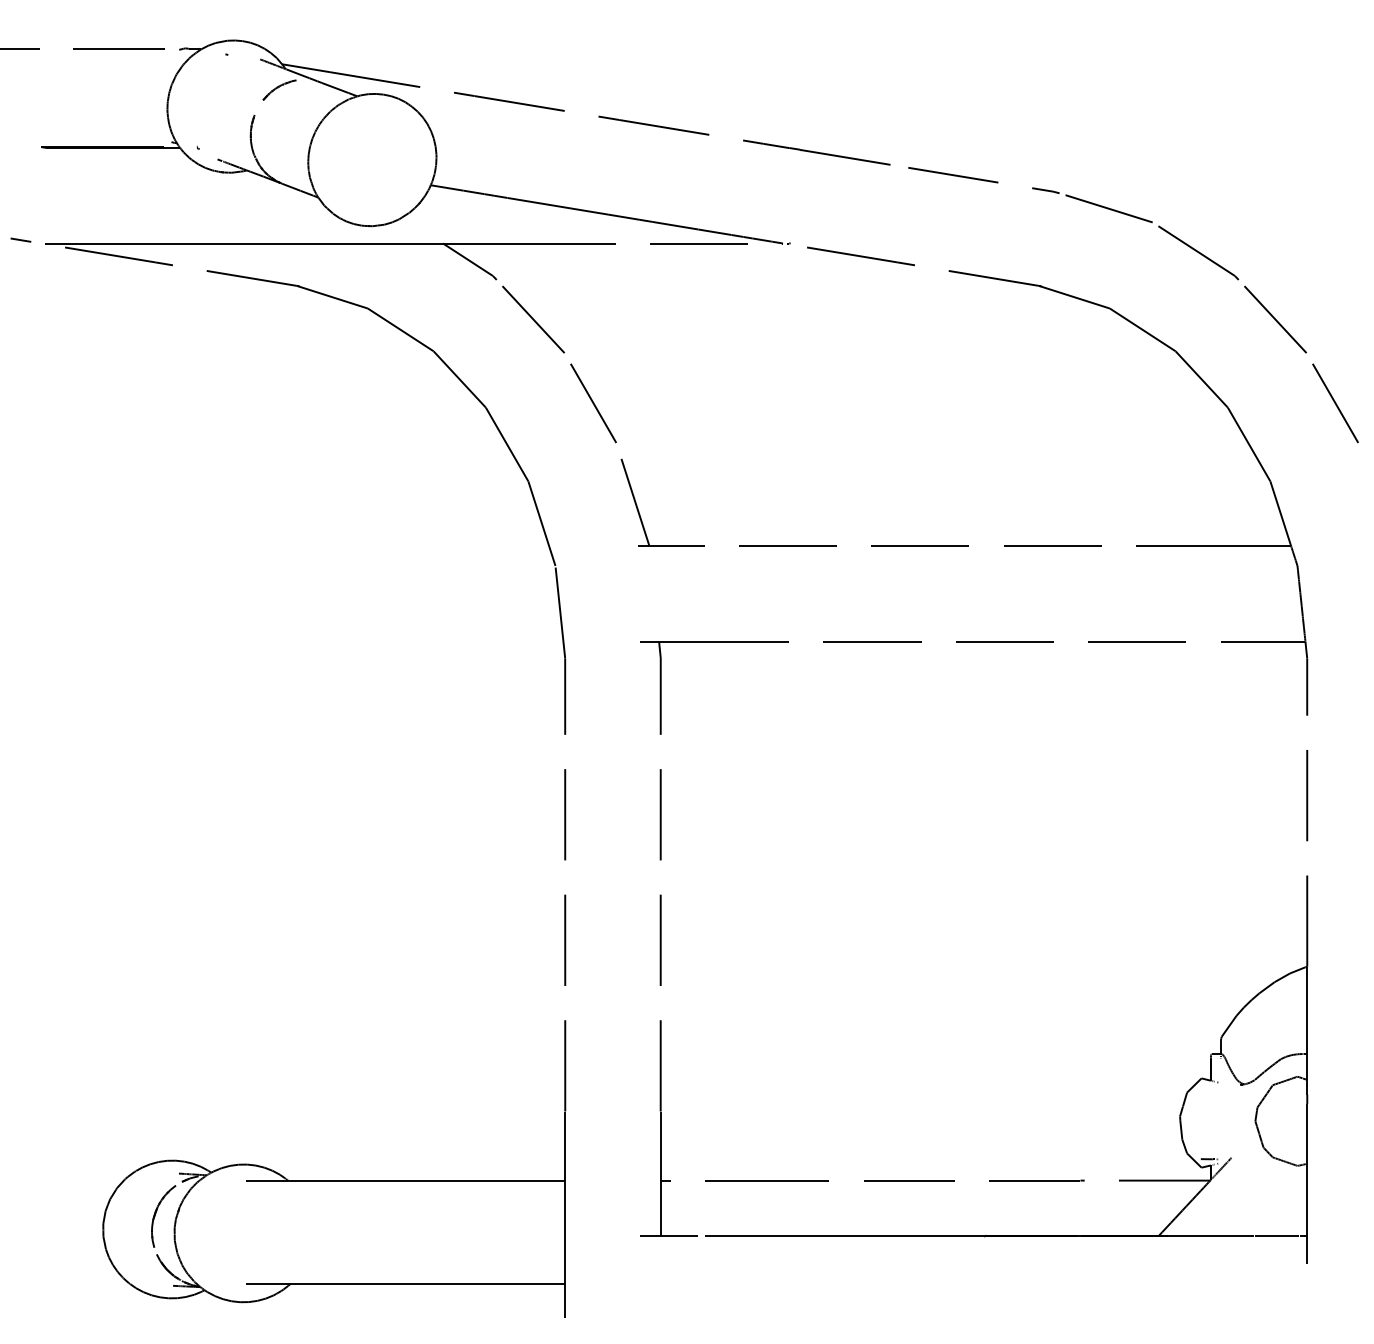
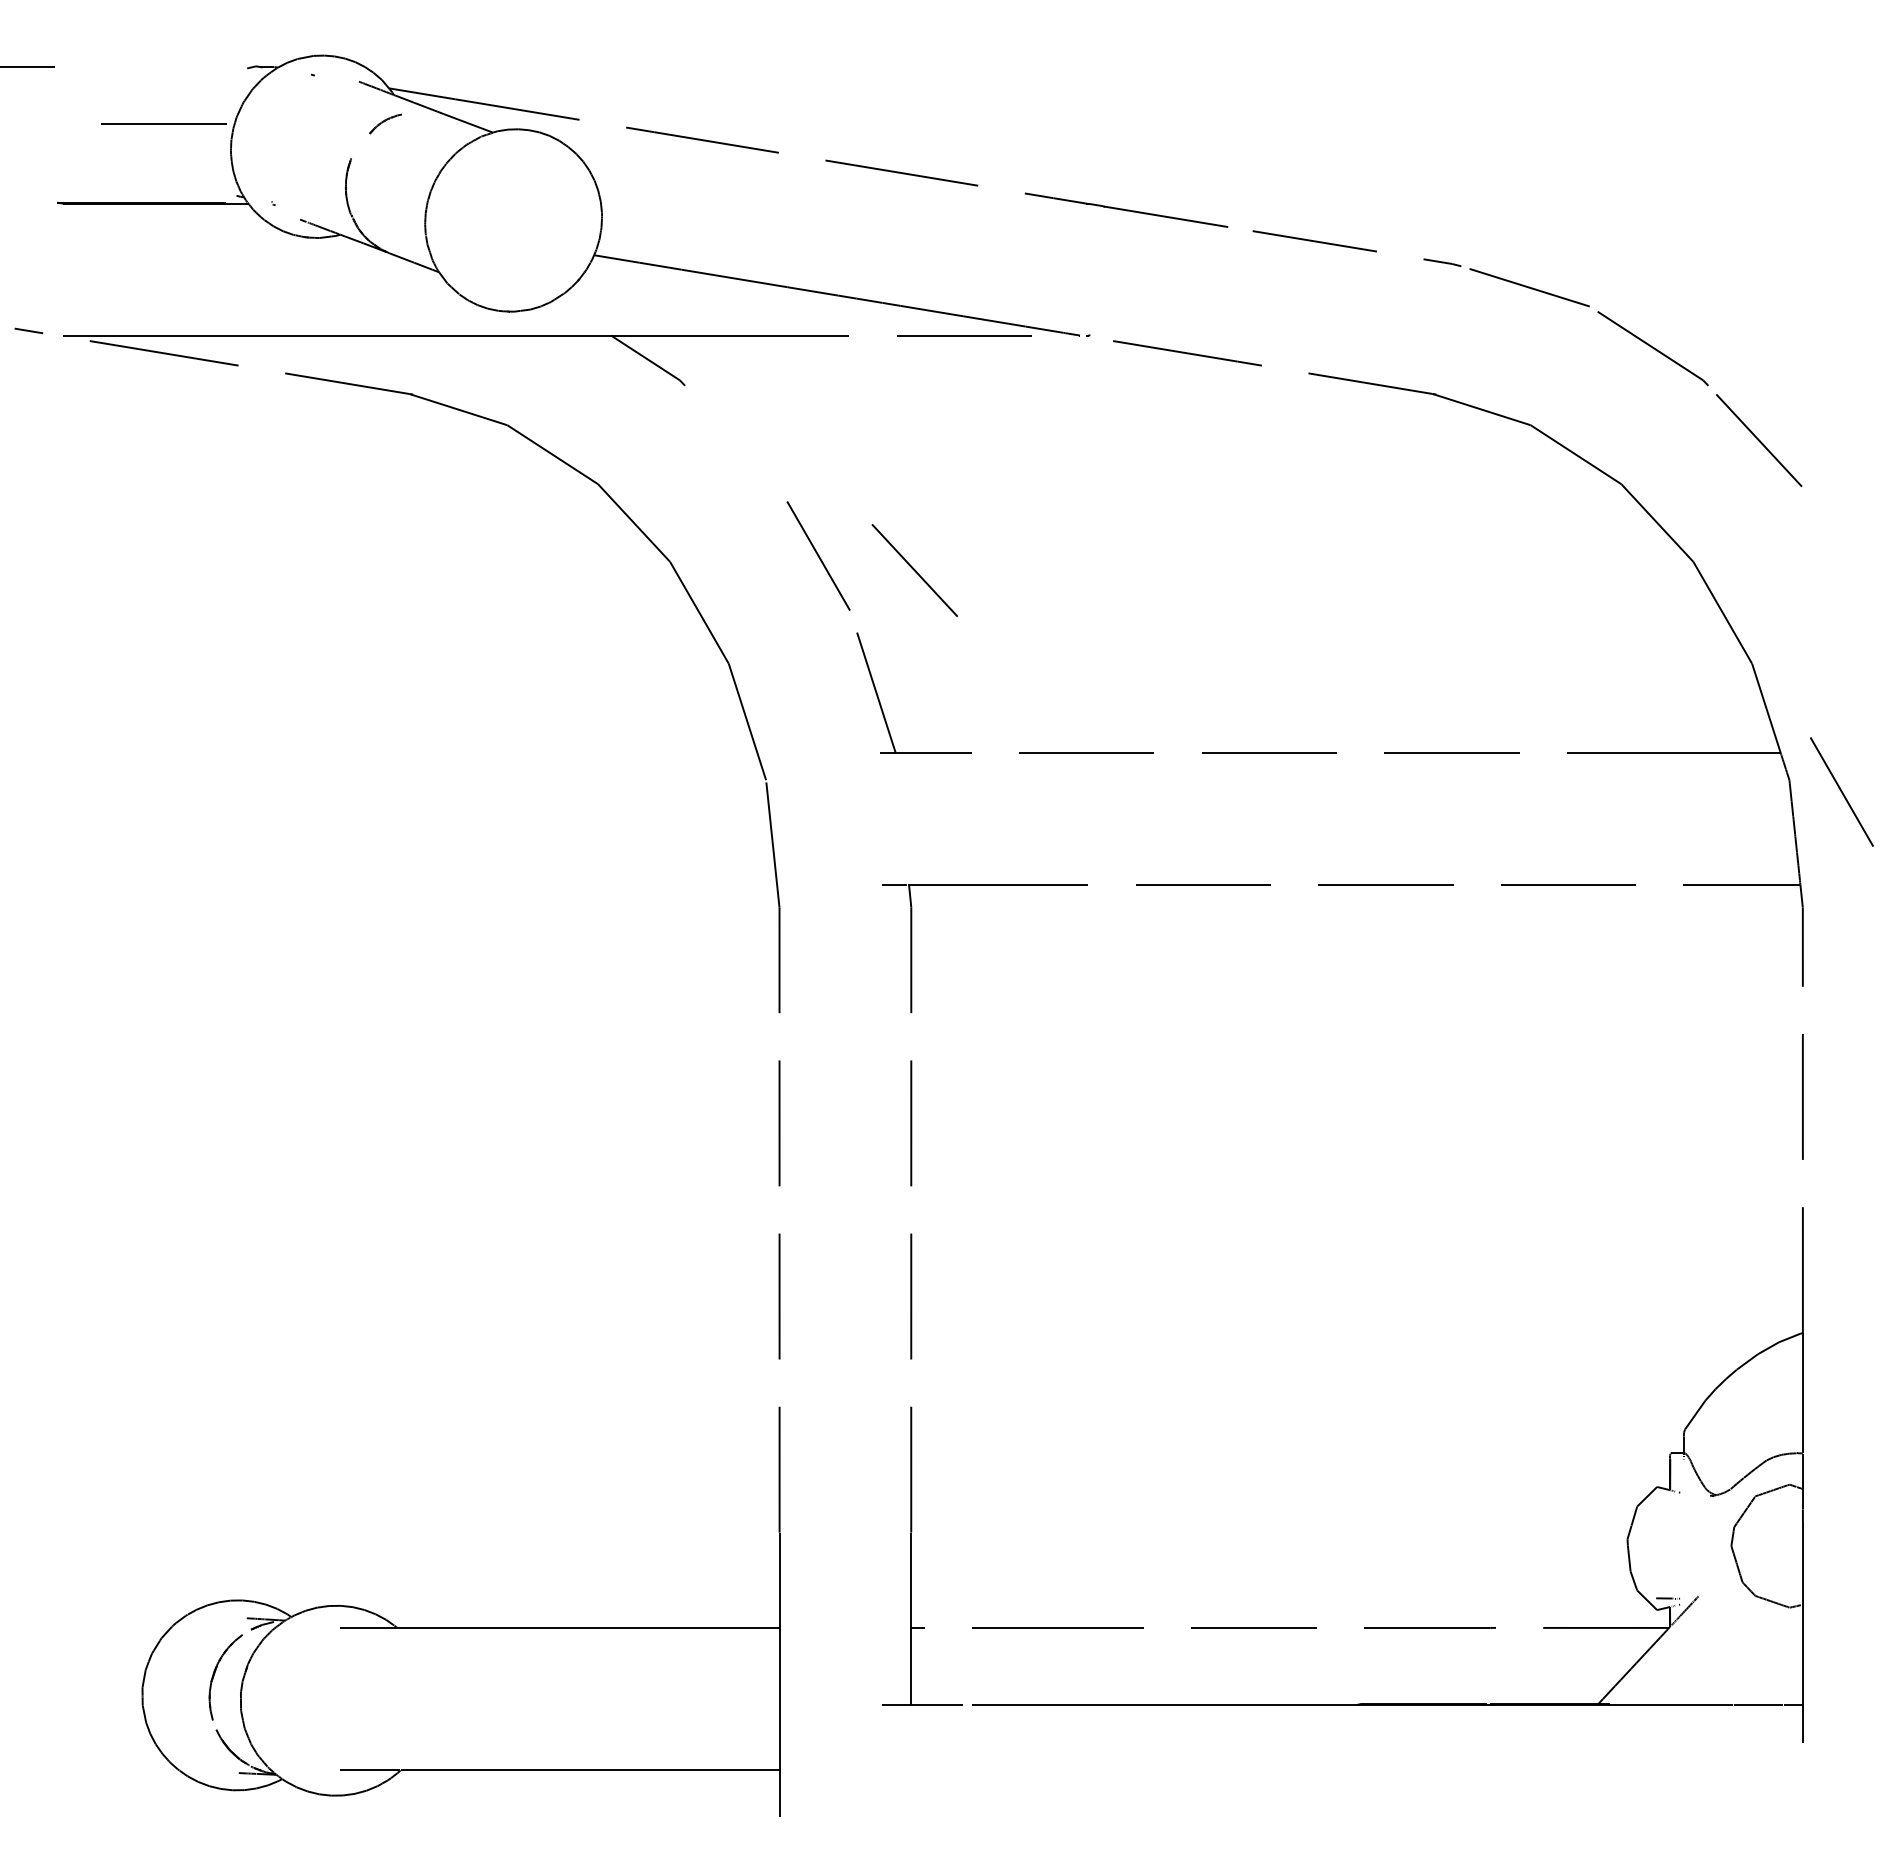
line: (118, 48) -> (163, 123), moved
part: (279, 89) -> (385, 123), size x0.7
line: (533, 319) -> (914, 570), moved
line: (1335, 402) -> (1841, 791), moved

